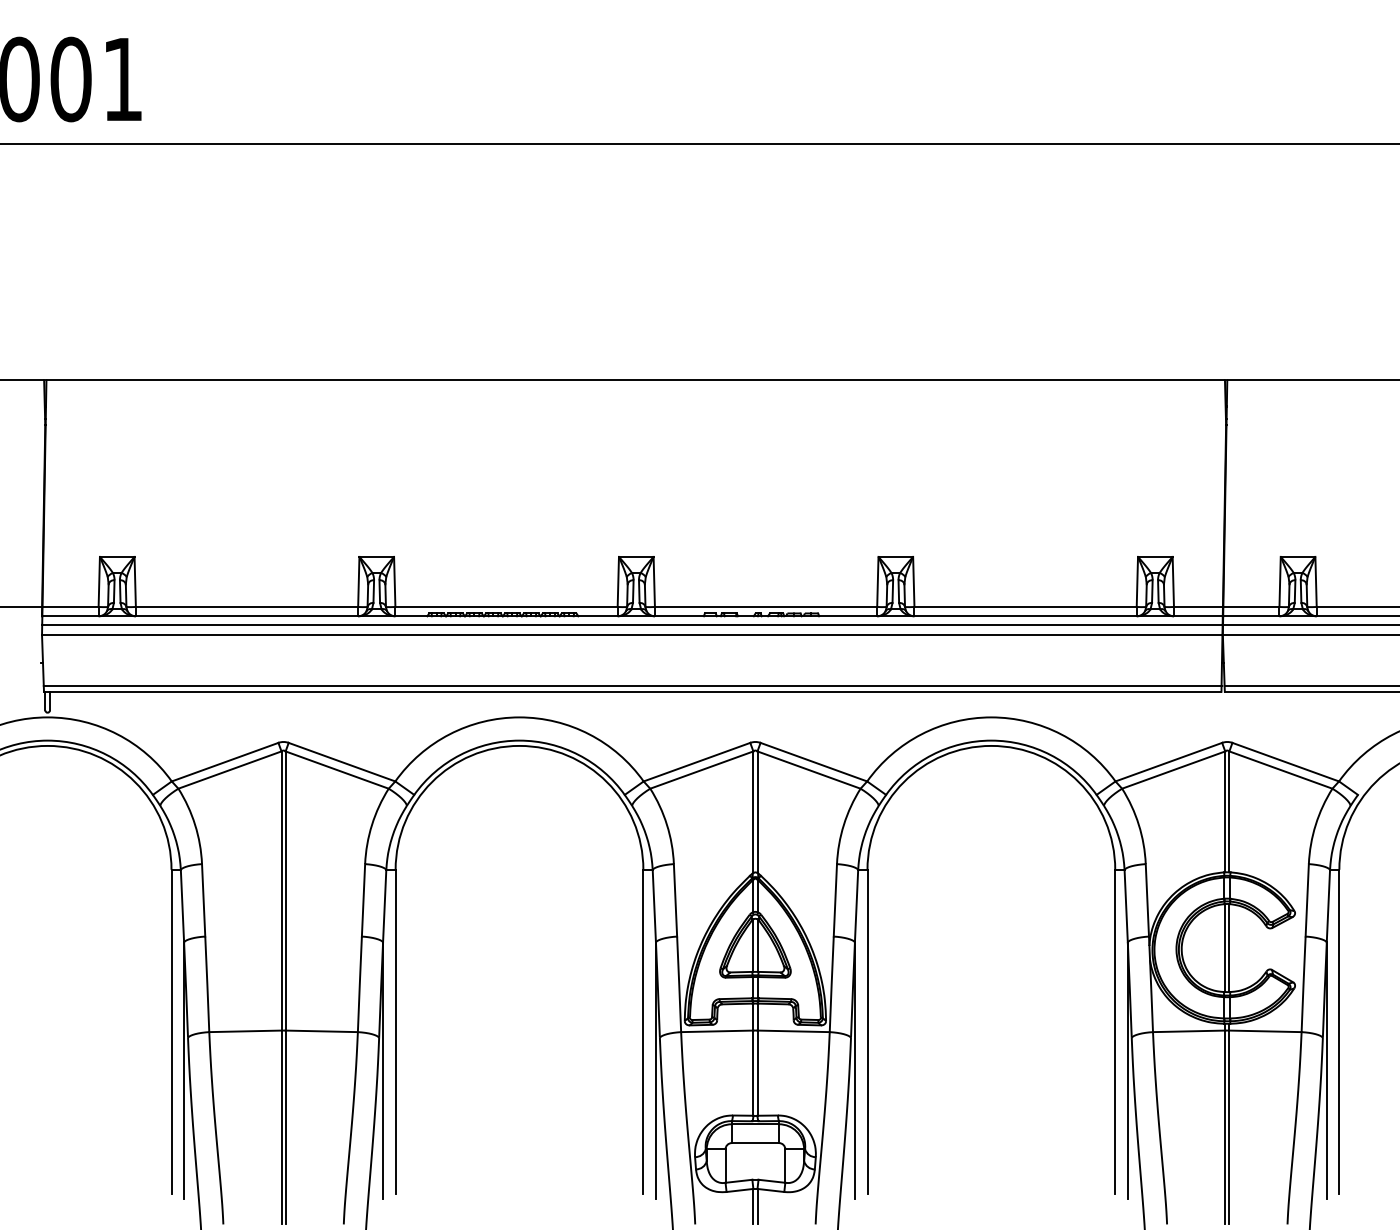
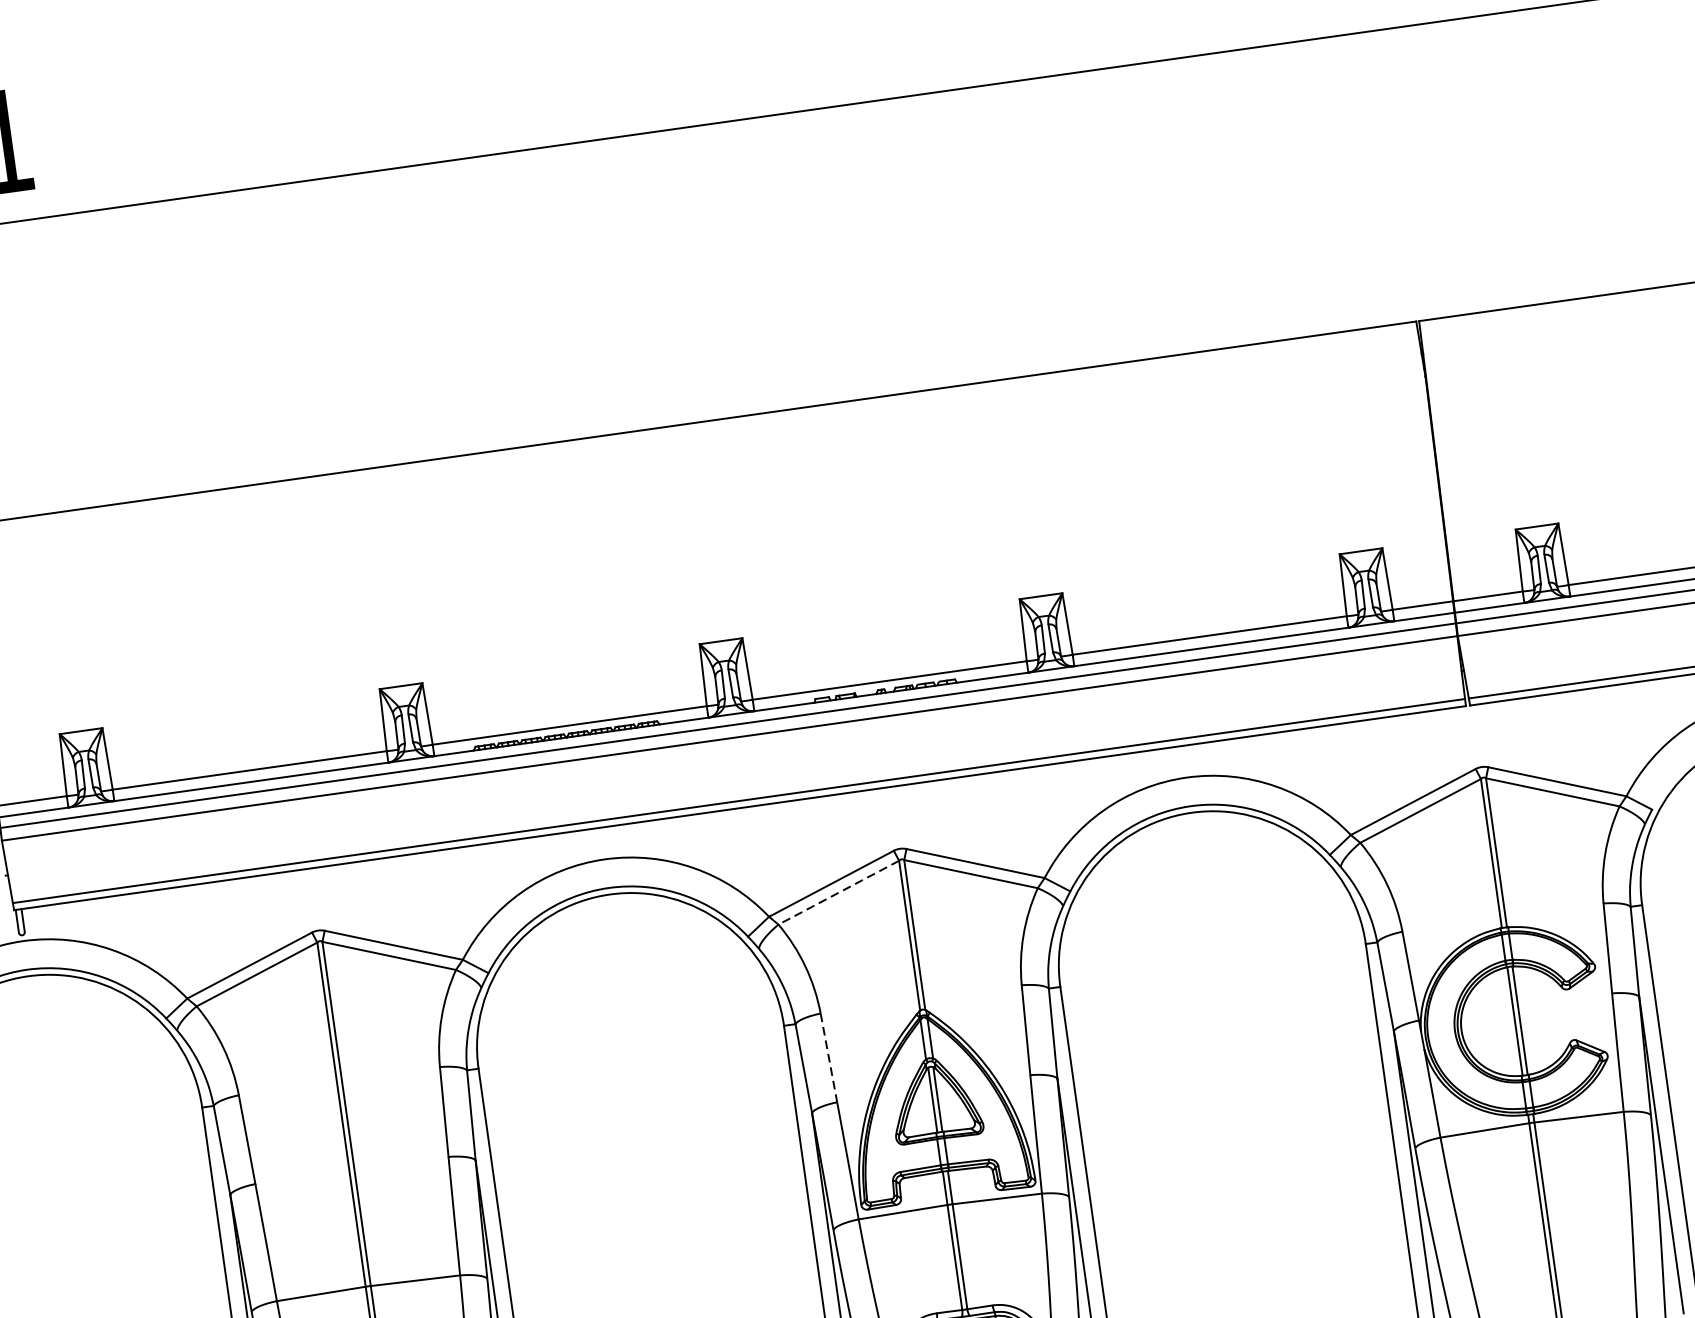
line: (701, 770) -> (838, 893), solid -> dashed
line: (675, 900) -> (828, 1058), solid -> dashed

